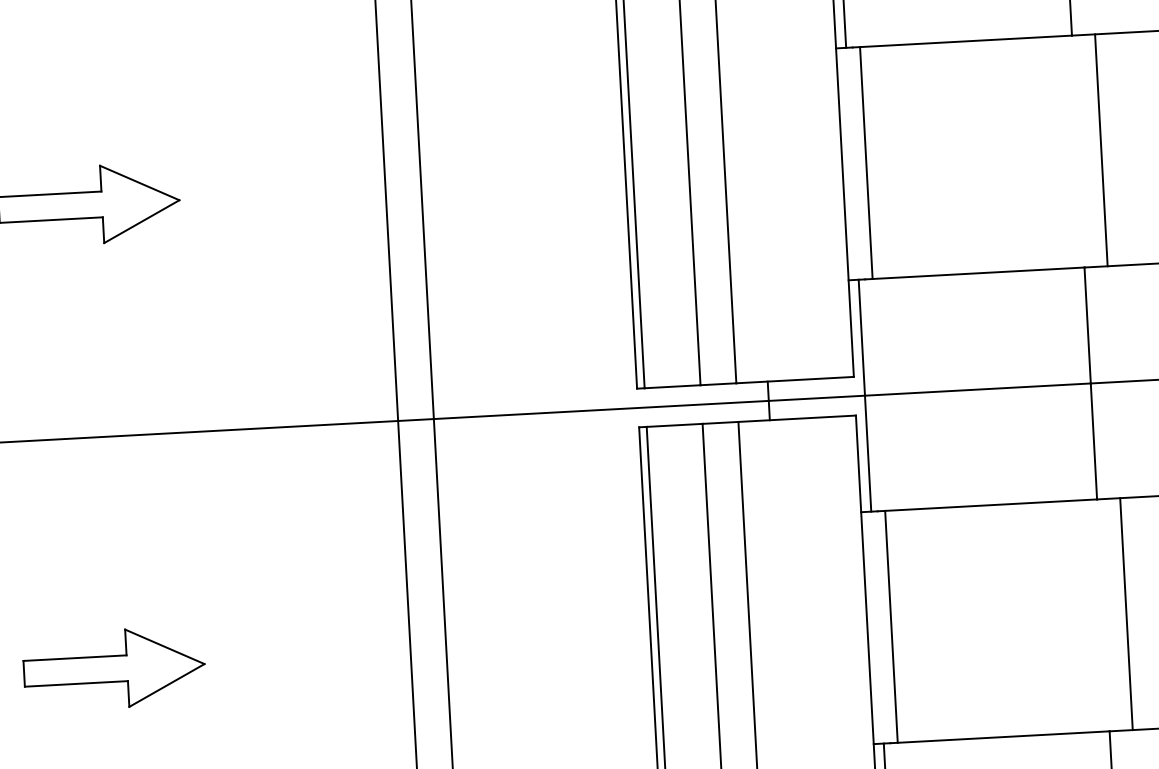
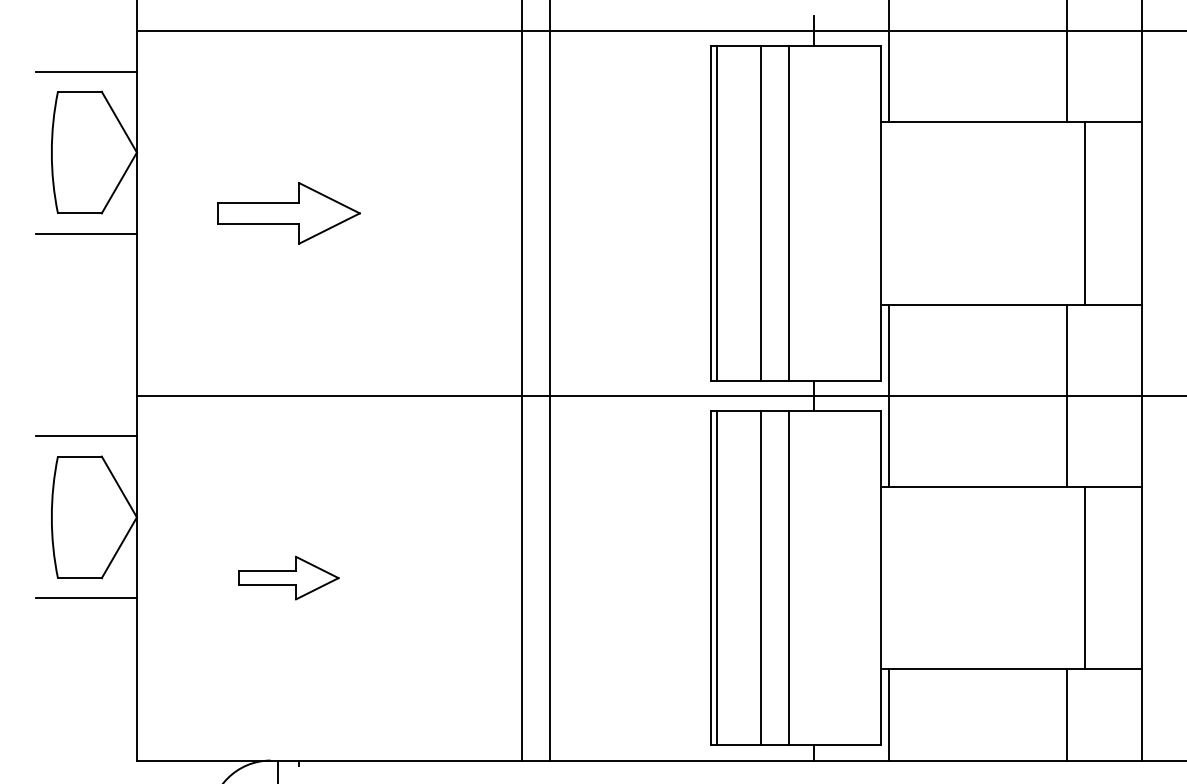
line: (866, 163) -> (900, 213), removed
line: (891, 625) -> (900, 577), removed
part: (113, 668) -> (288, 577), size x0.7

